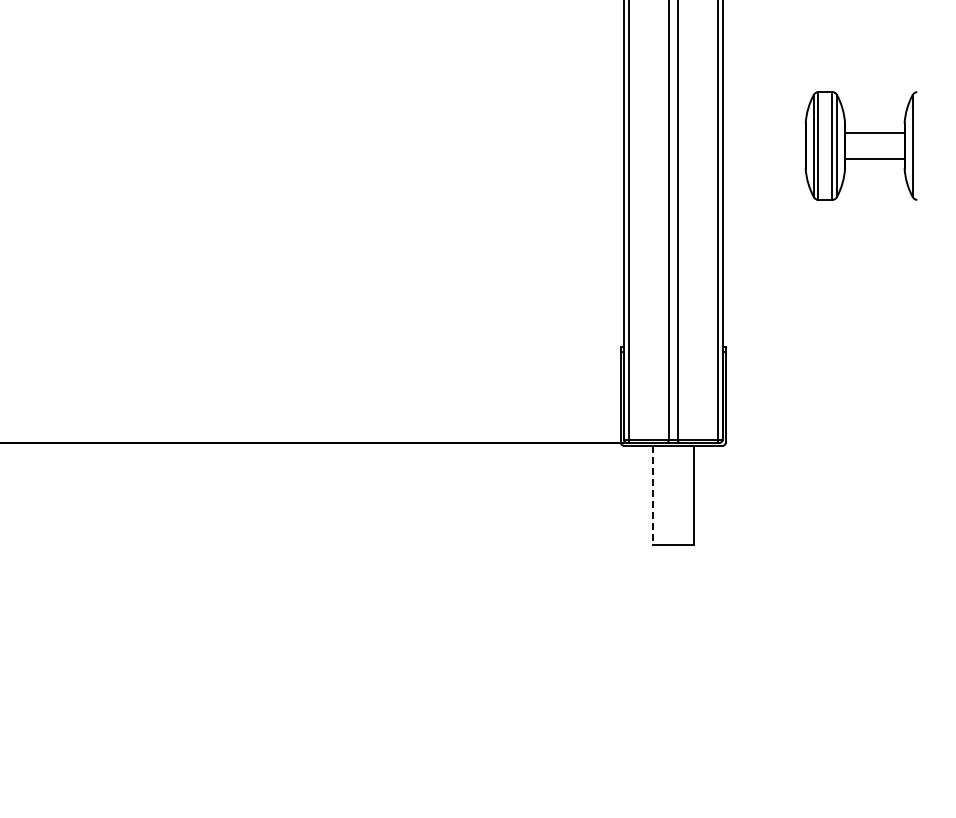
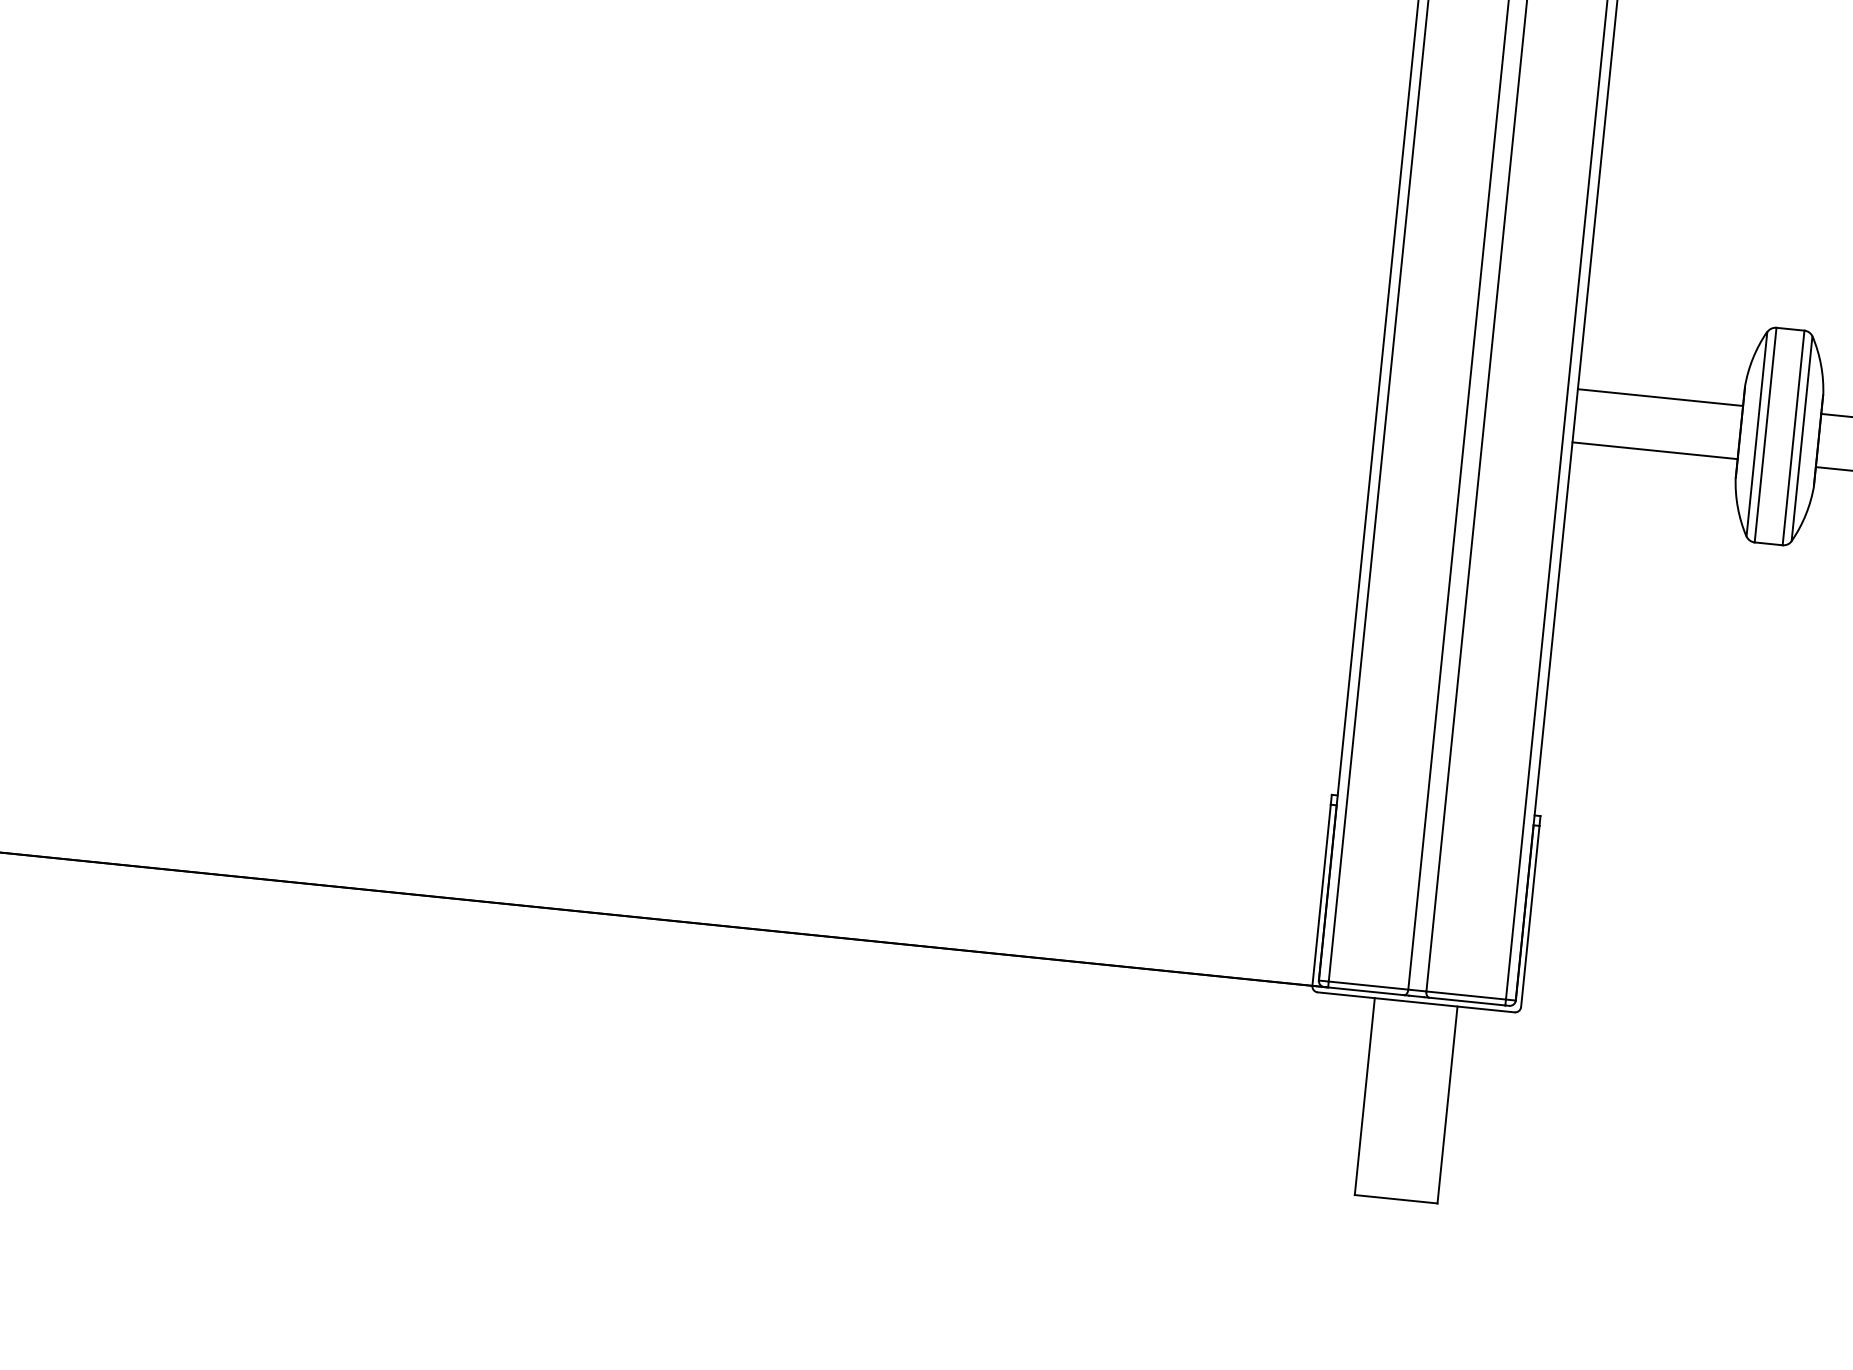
line: (763, 132) -> (1659, 397), added
line: (763, 159) -> (1653, 450), added
line: (652, 495) -> (1364, 1097), dashed -> solid

